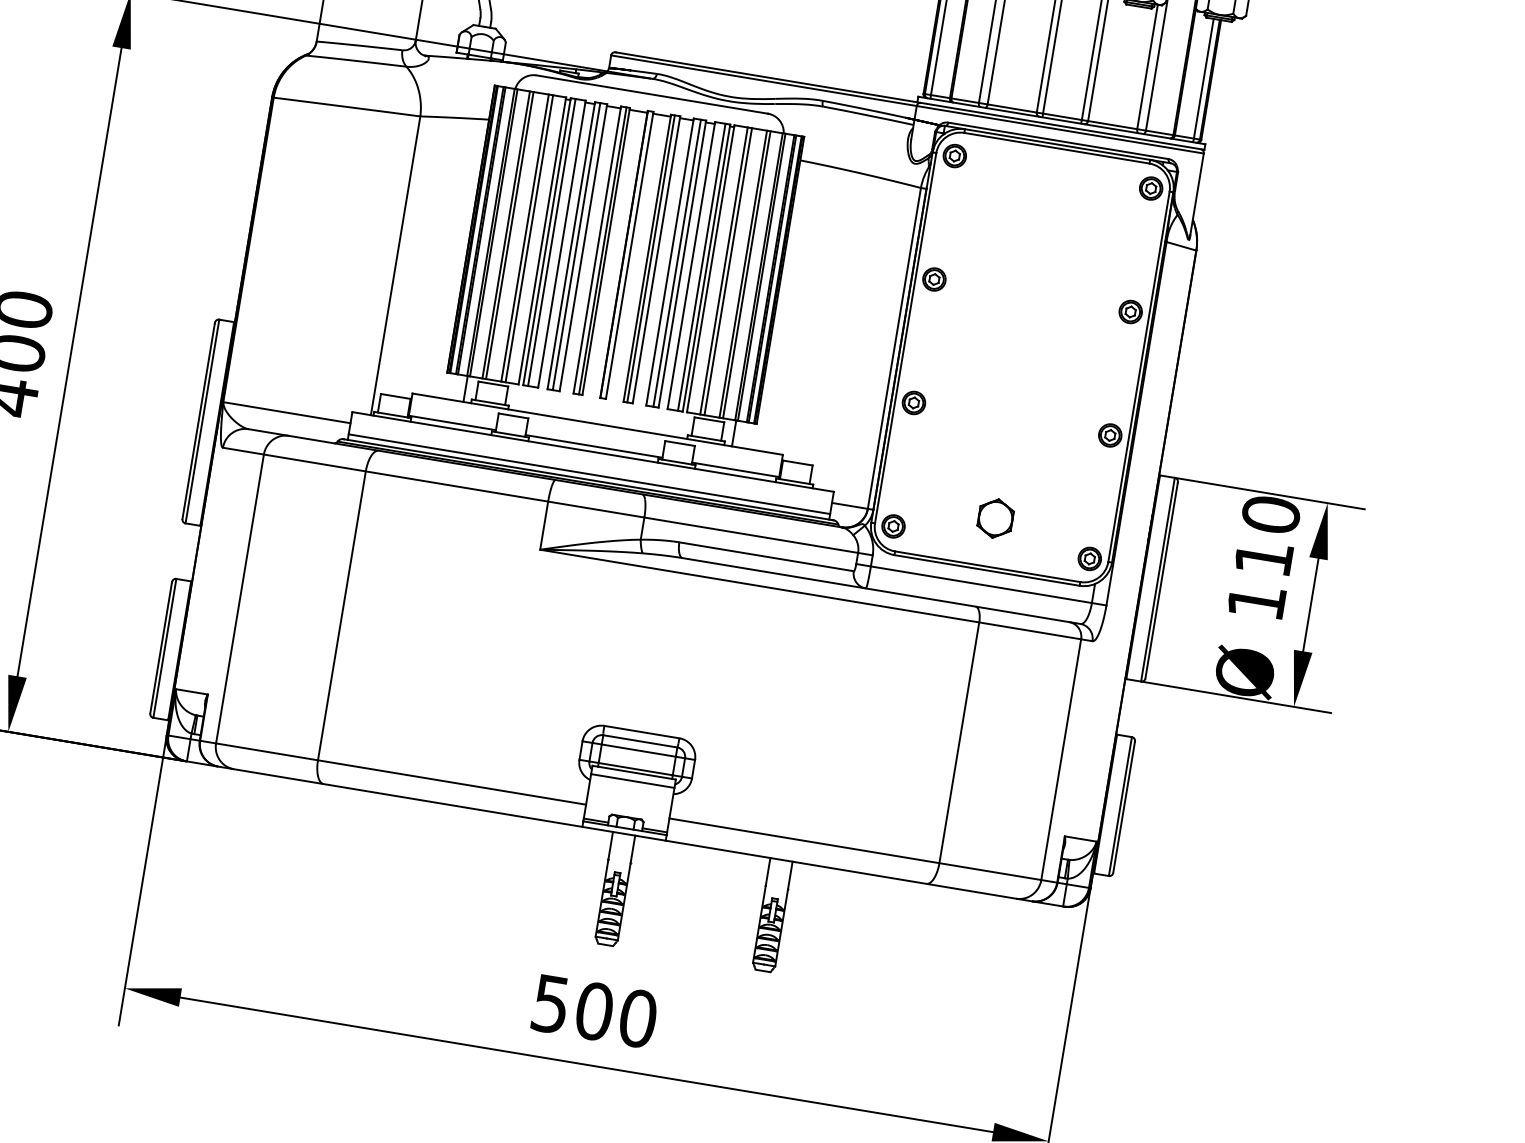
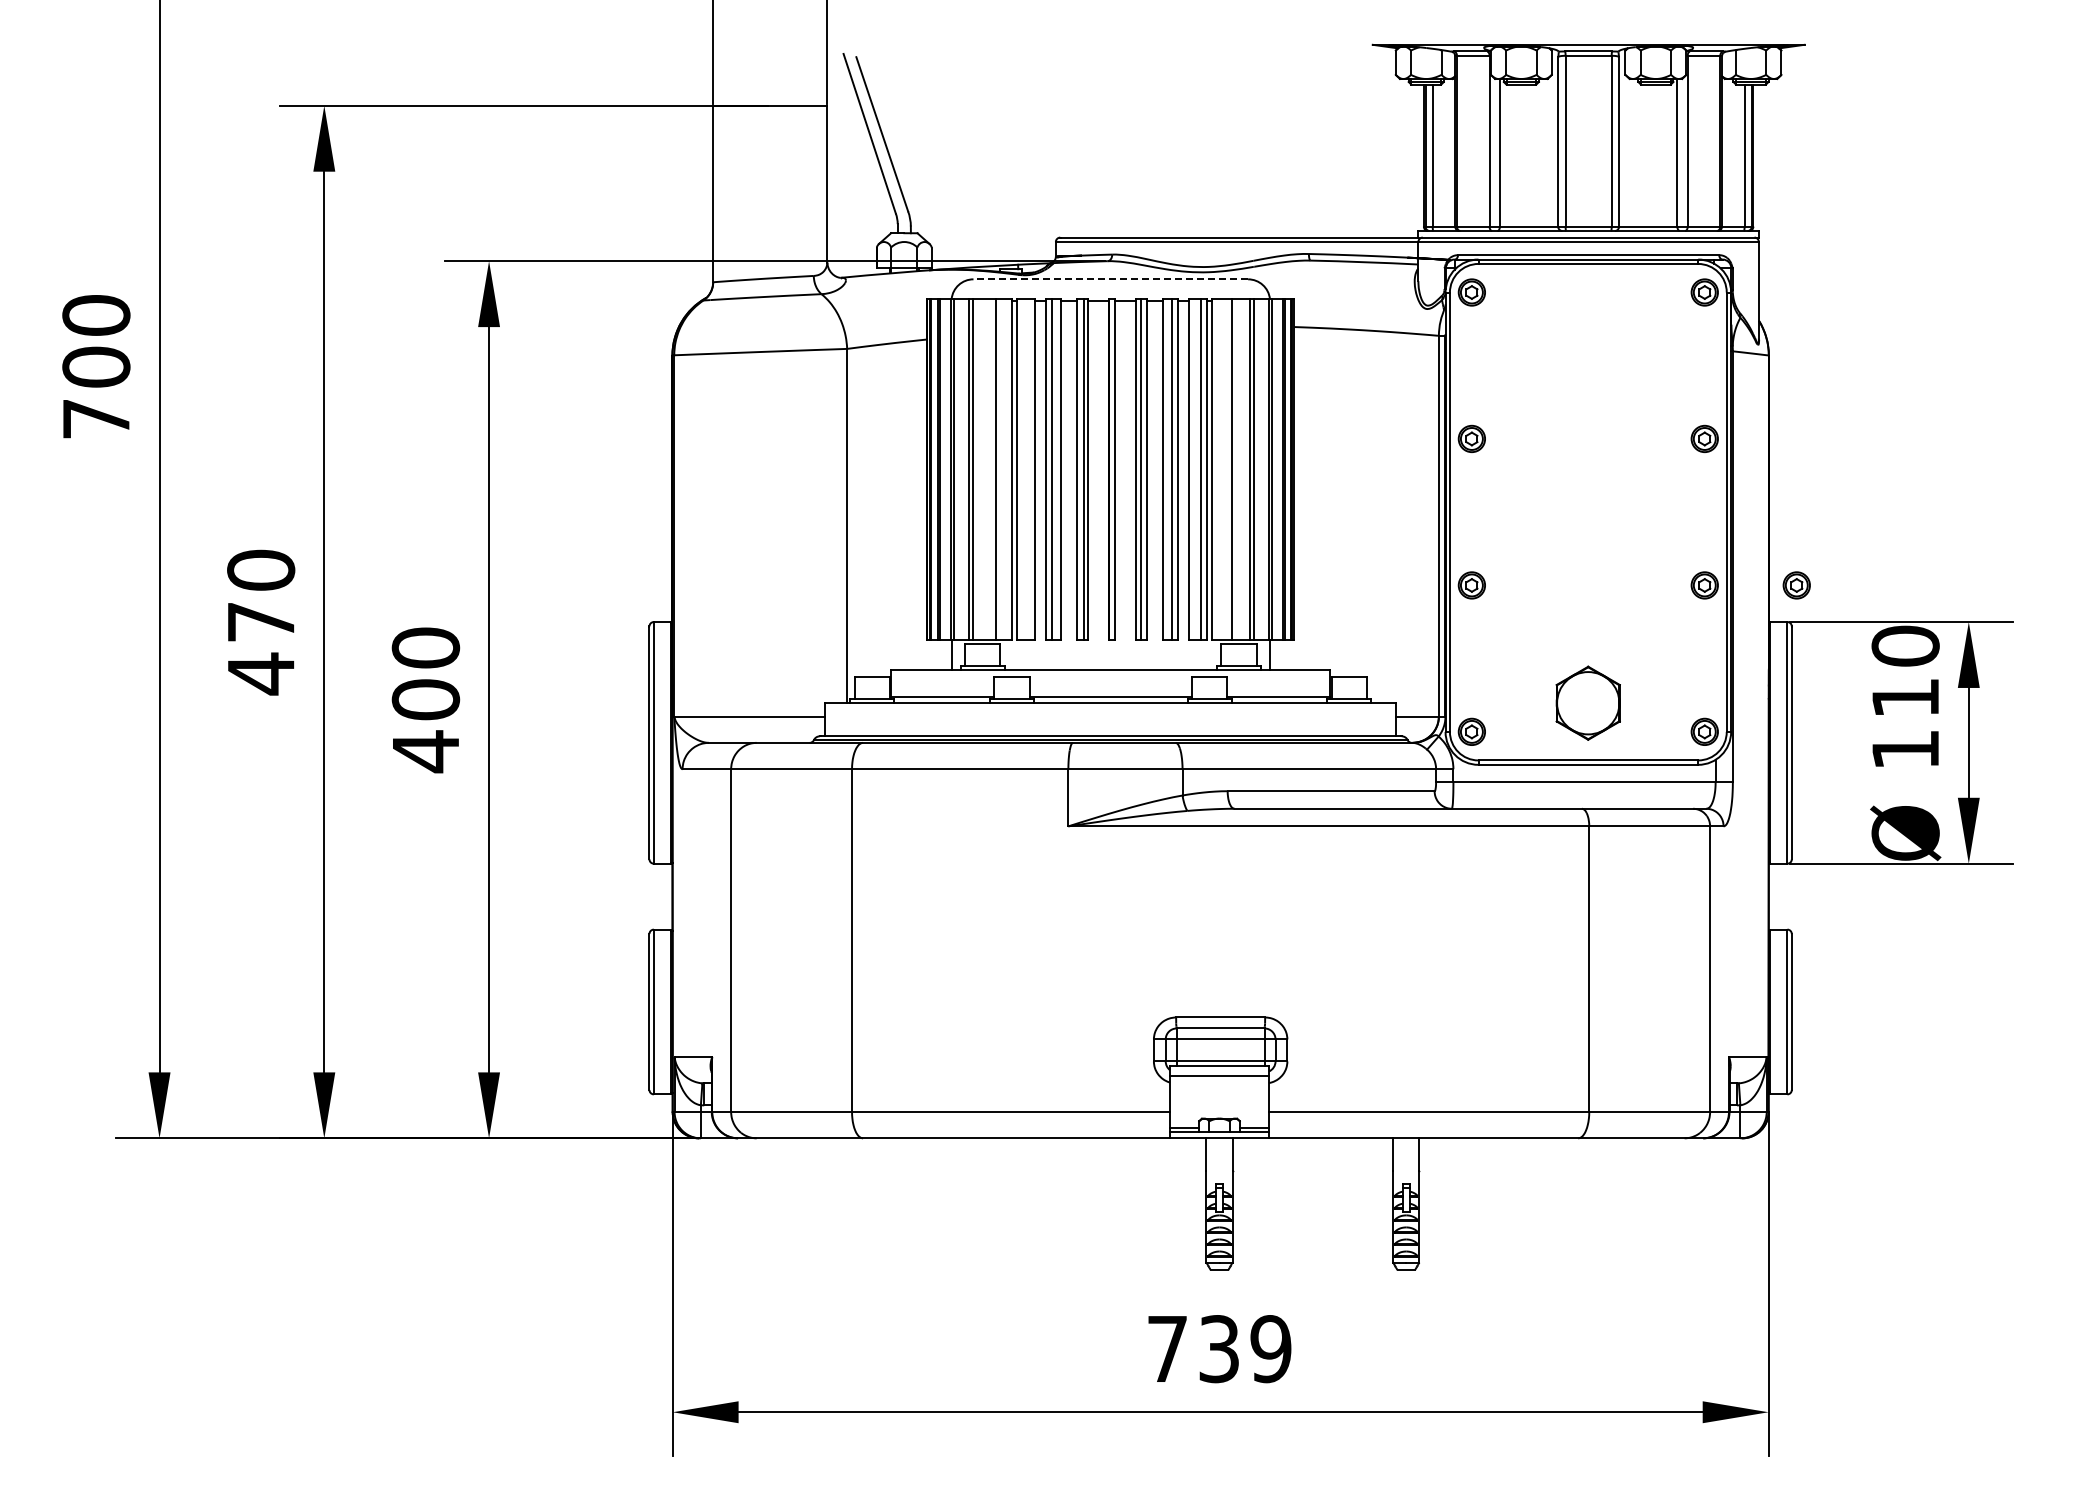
line: (652, 94) -> (1110, 279), solid -> dashed
line: (525, 238) -> (991, 469), removed
line: (552, 242) -> (1023, 469), removed
line: (724, 271) -> (1227, 469), removed
part: (1187, 448) -> (1796, 585), added
line: (589, 473) -> (1110, 729), removed
part: (995, 518) -> (1588, 703), size x1.6
text: (594, 1011) -> (1219, 1349), 500 -> 739

